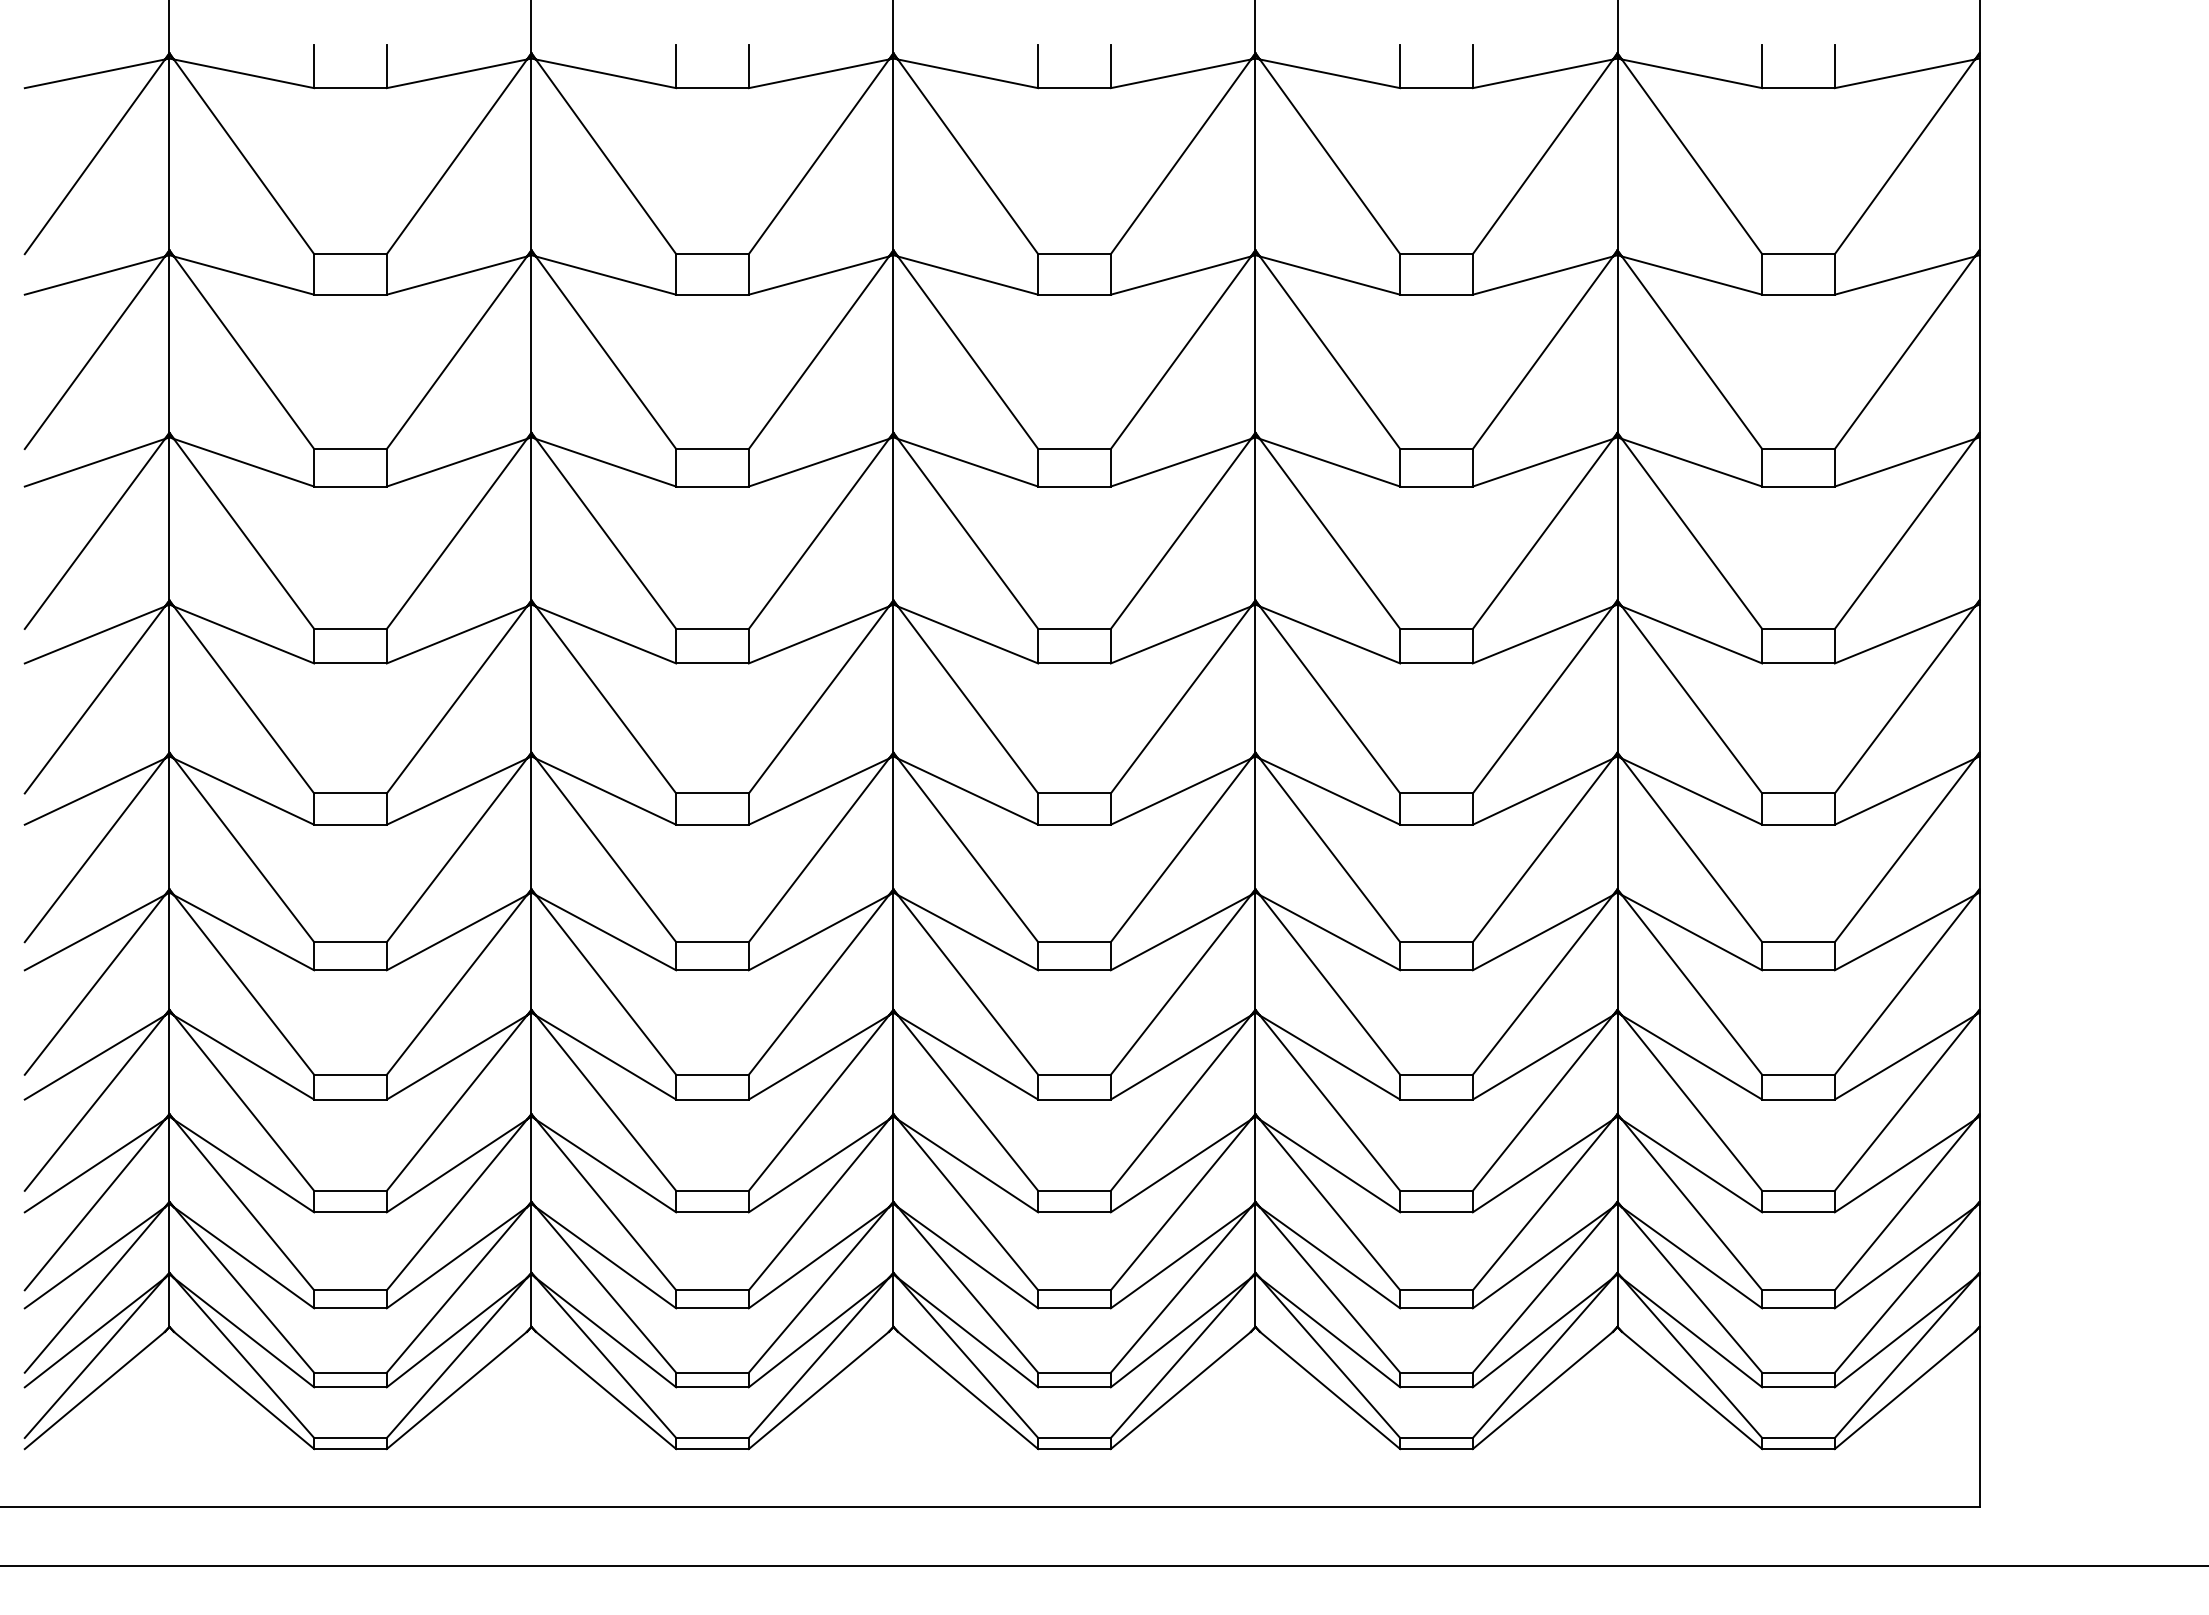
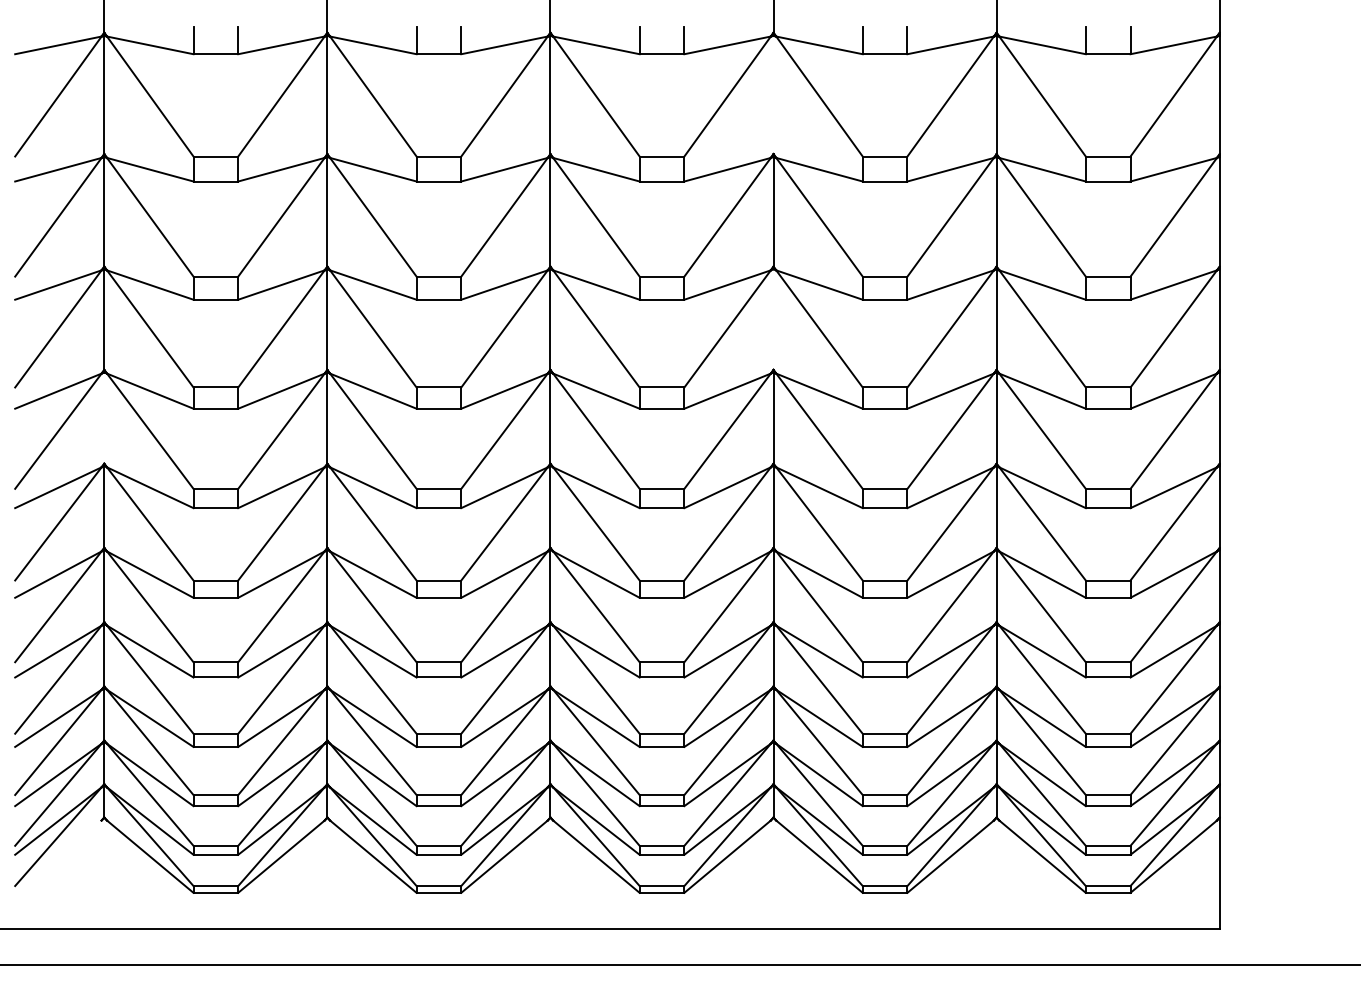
line: (1255, 153) -> (773, 94), removed
line: (1255, 518) -> (773, 319), removed
line: (169, 677) -> (104, 417), removed
line: (95, 1390) -> (58, 856), removed

